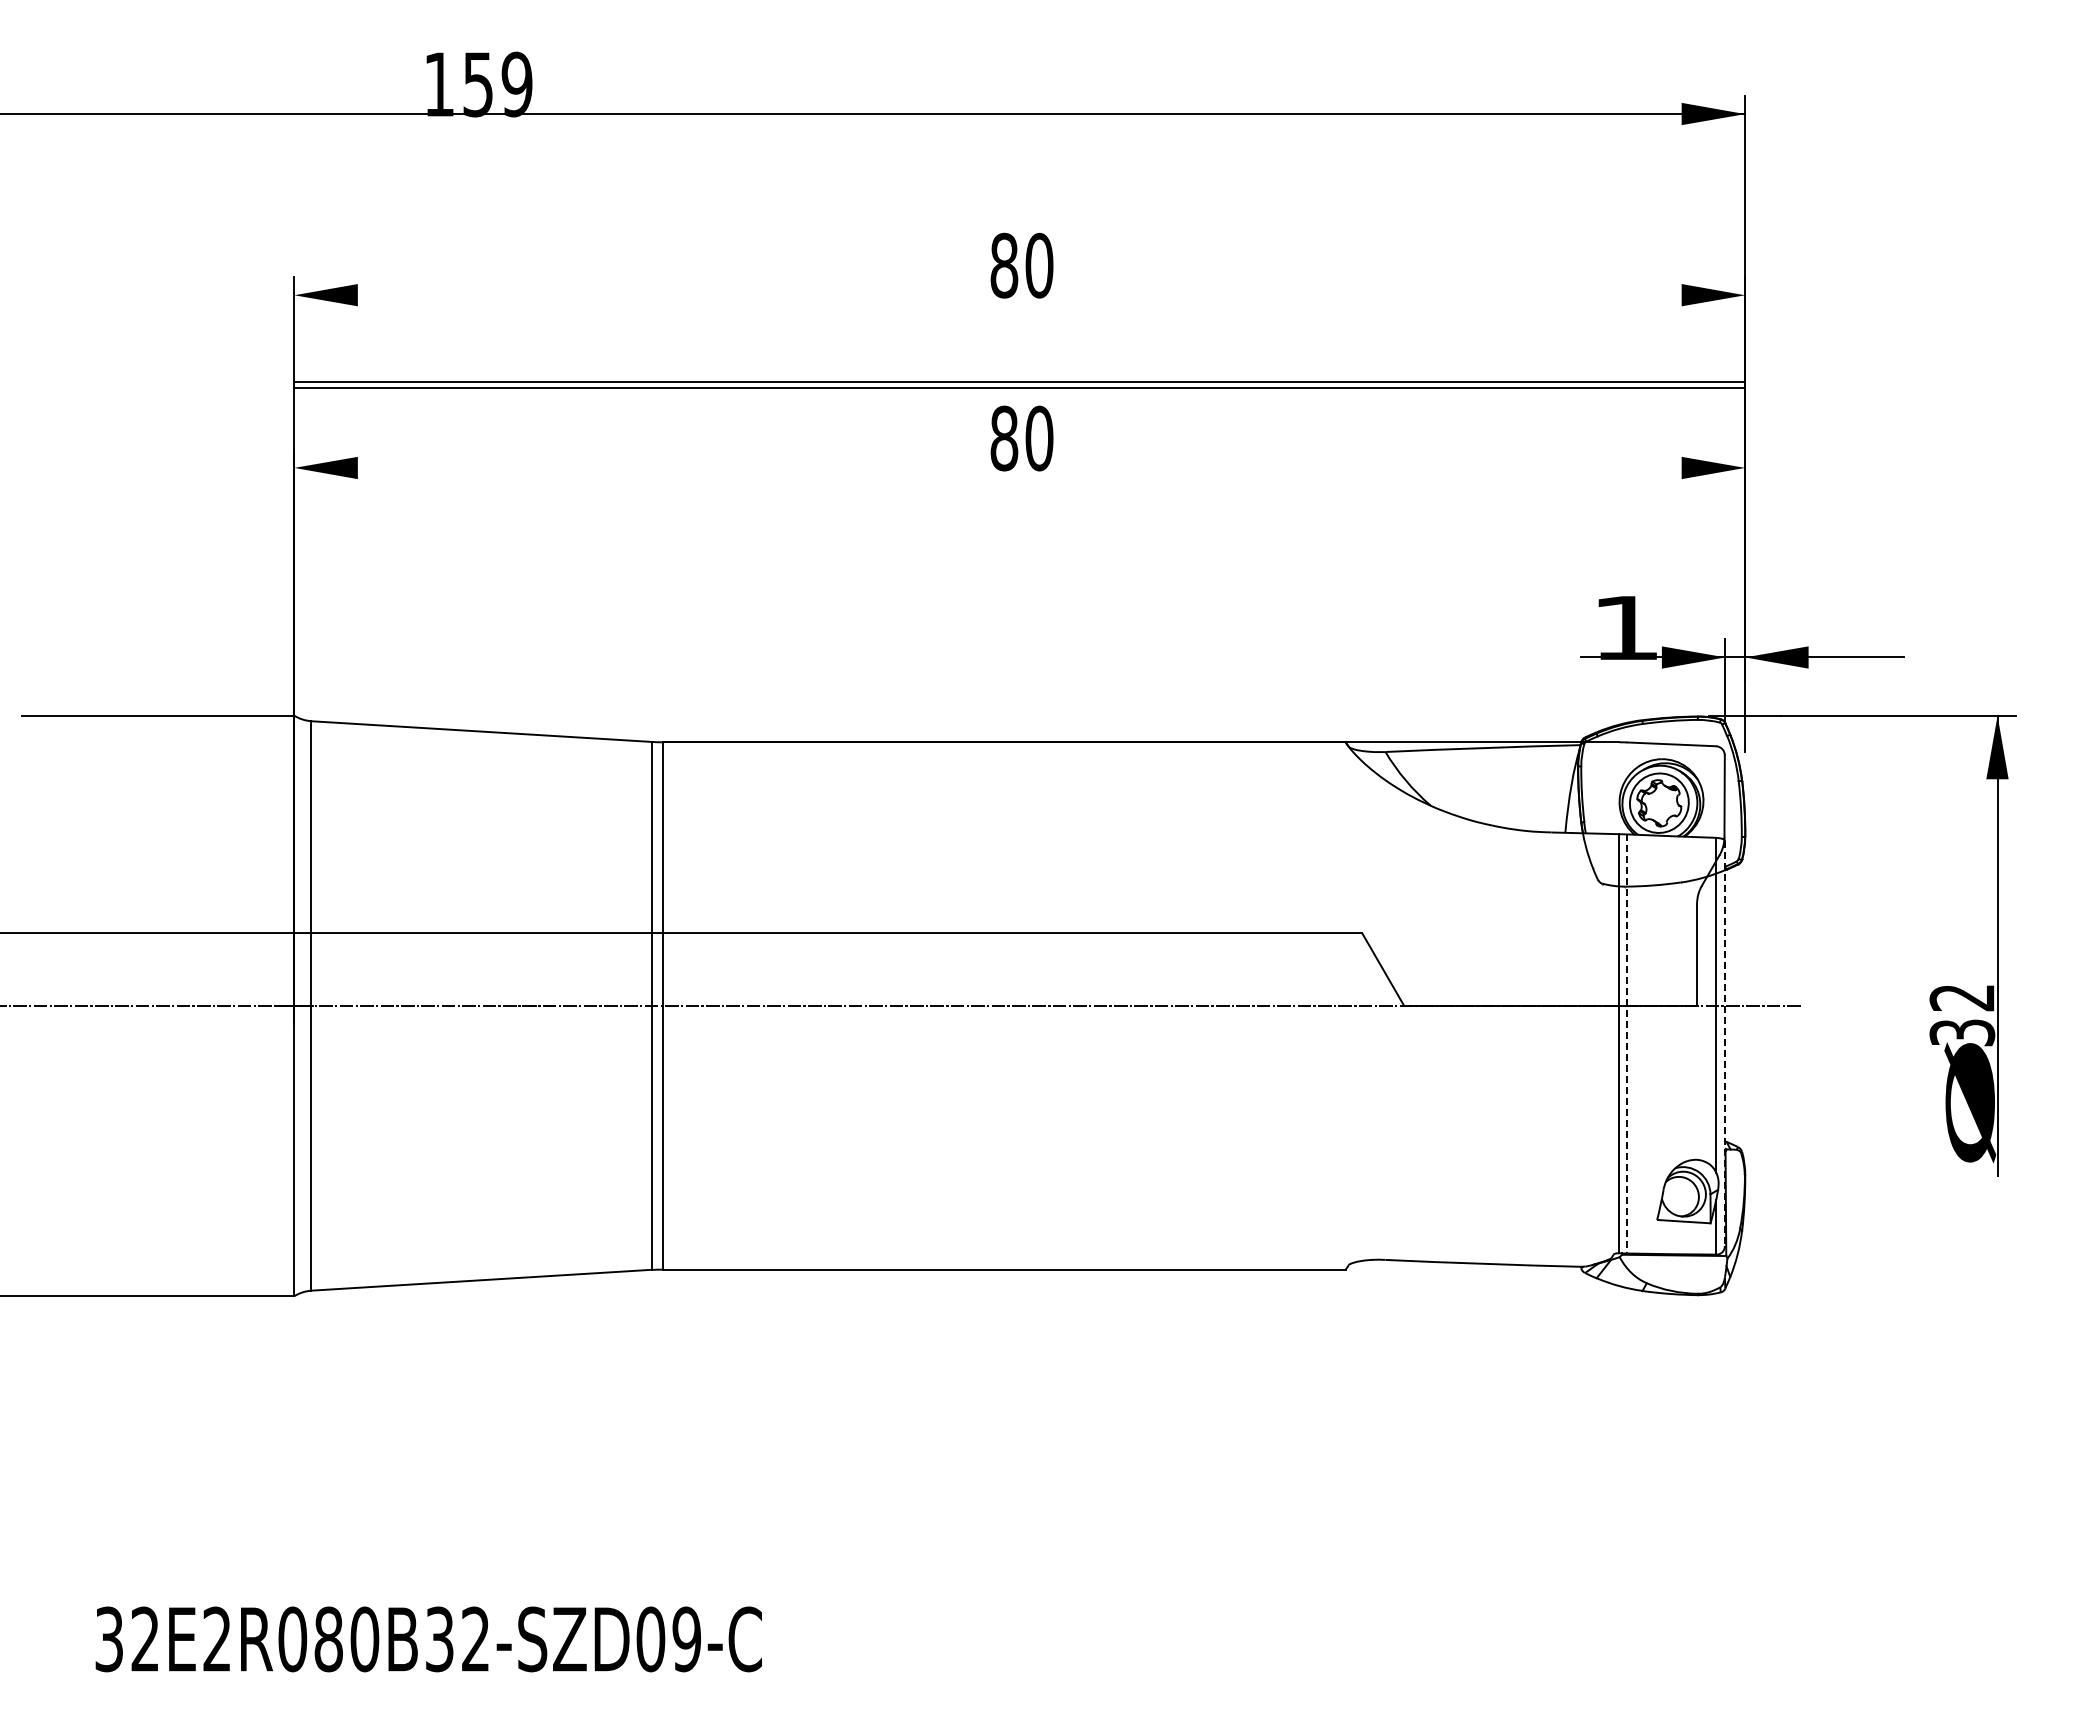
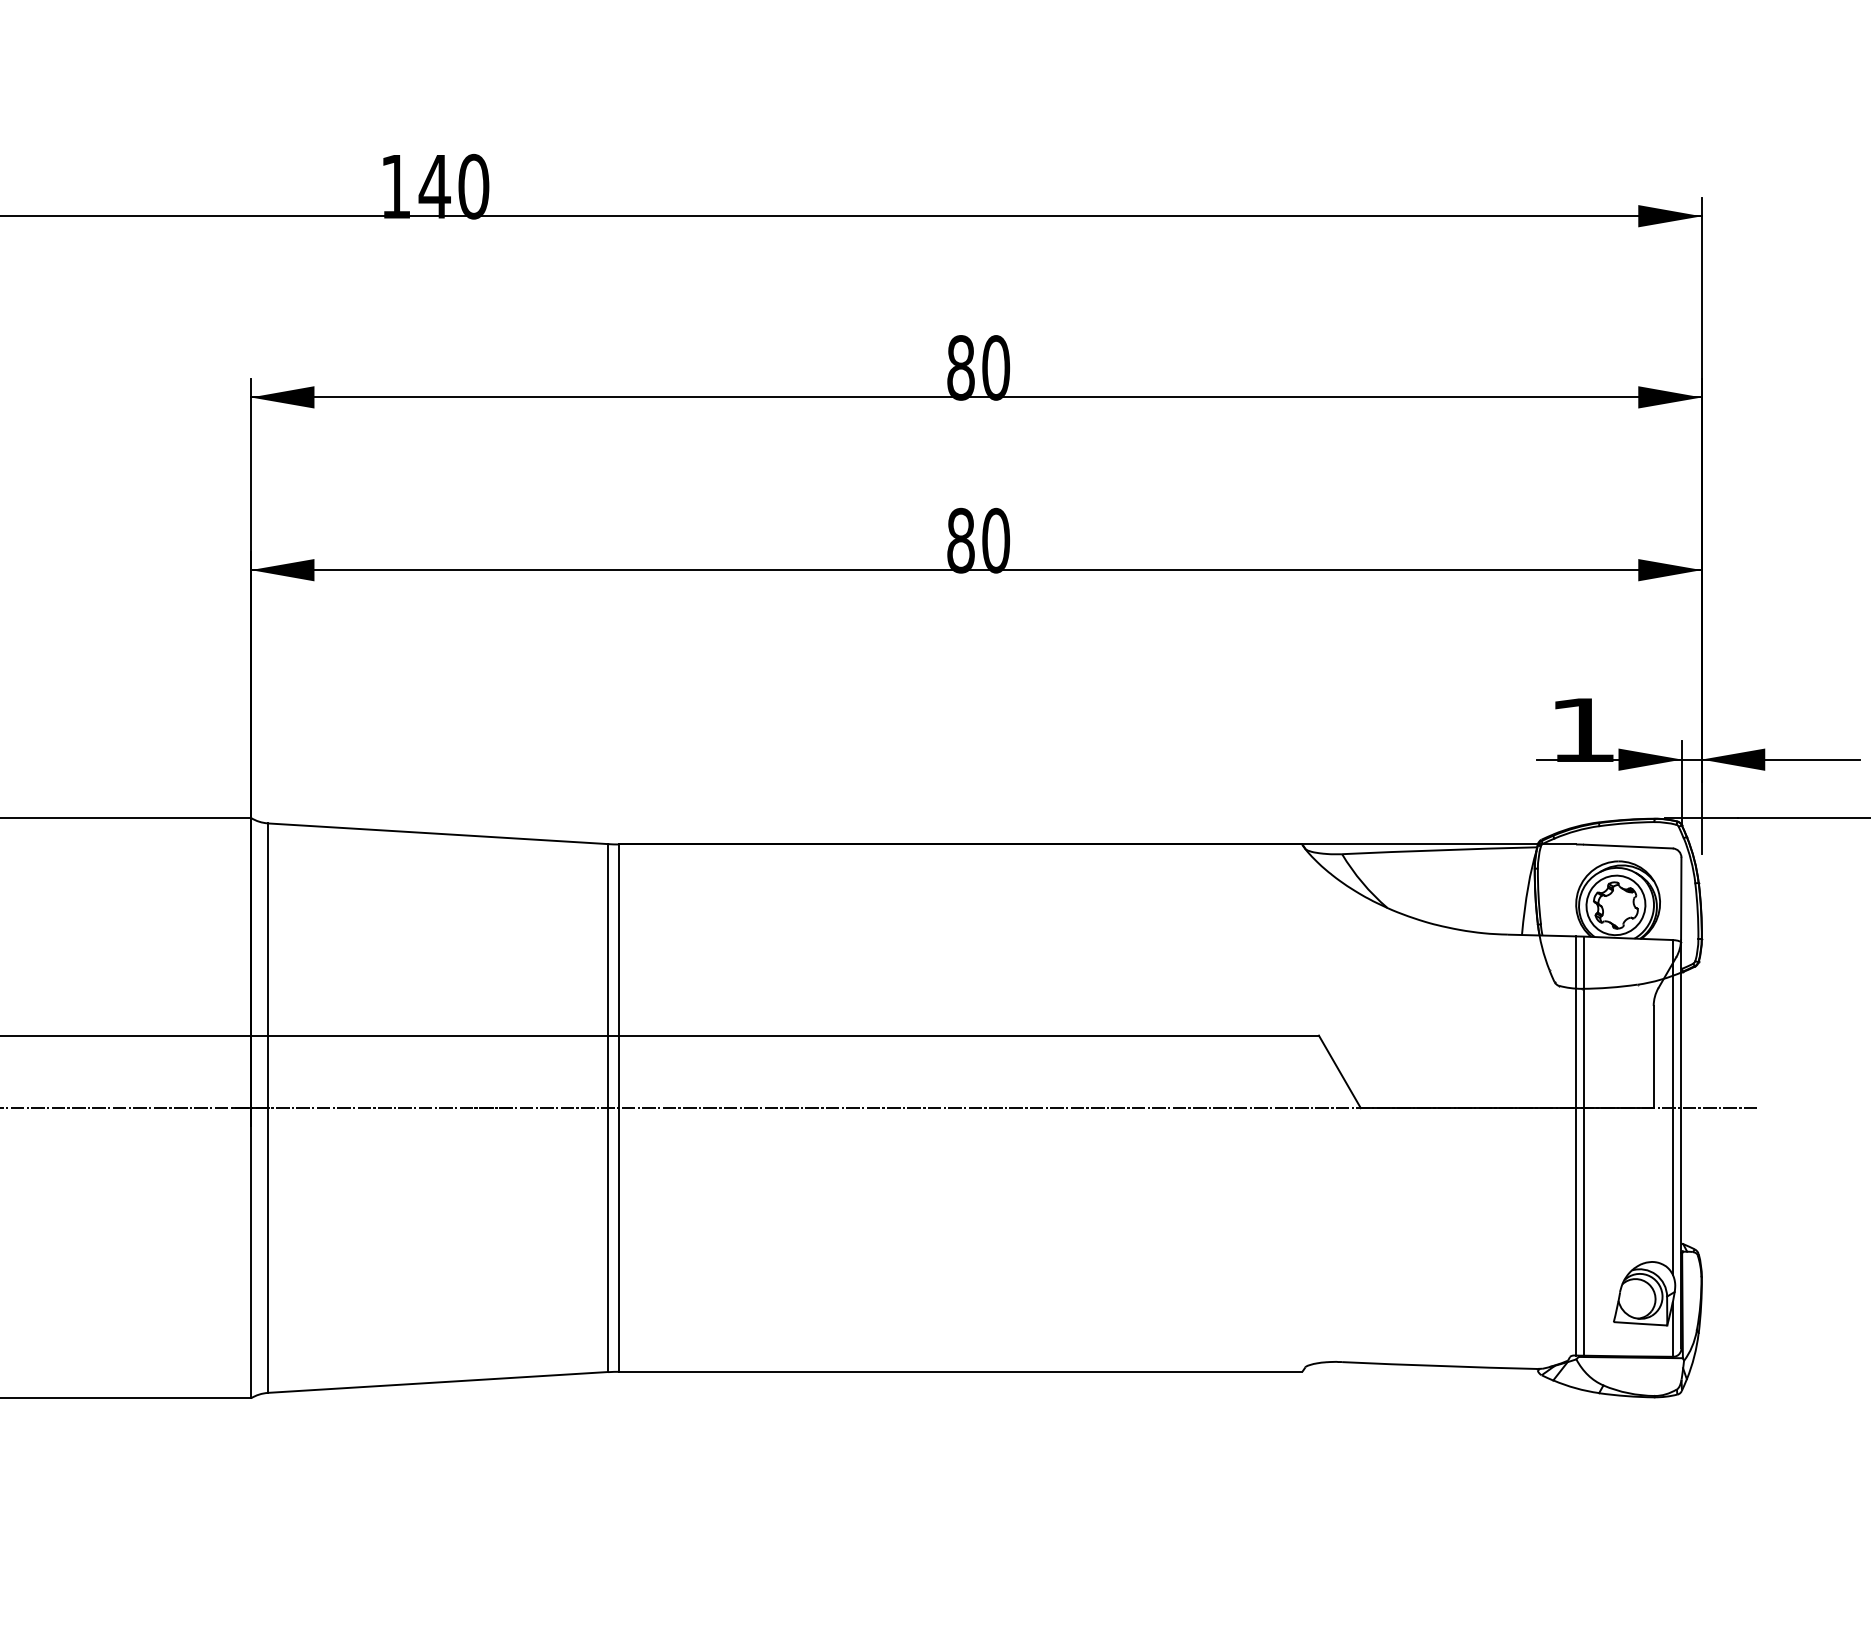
text: (497, 84) -> (454, 186), 159 -> 140
line: (1019, 381) -> (976, 569), moved
line: (1019, 388) -> (976, 397), moved
line: (1627, 1043) -> (1584, 1145), dashed -> solid
line: (1724, 1043) -> (1681, 1145), dashed -> solid

